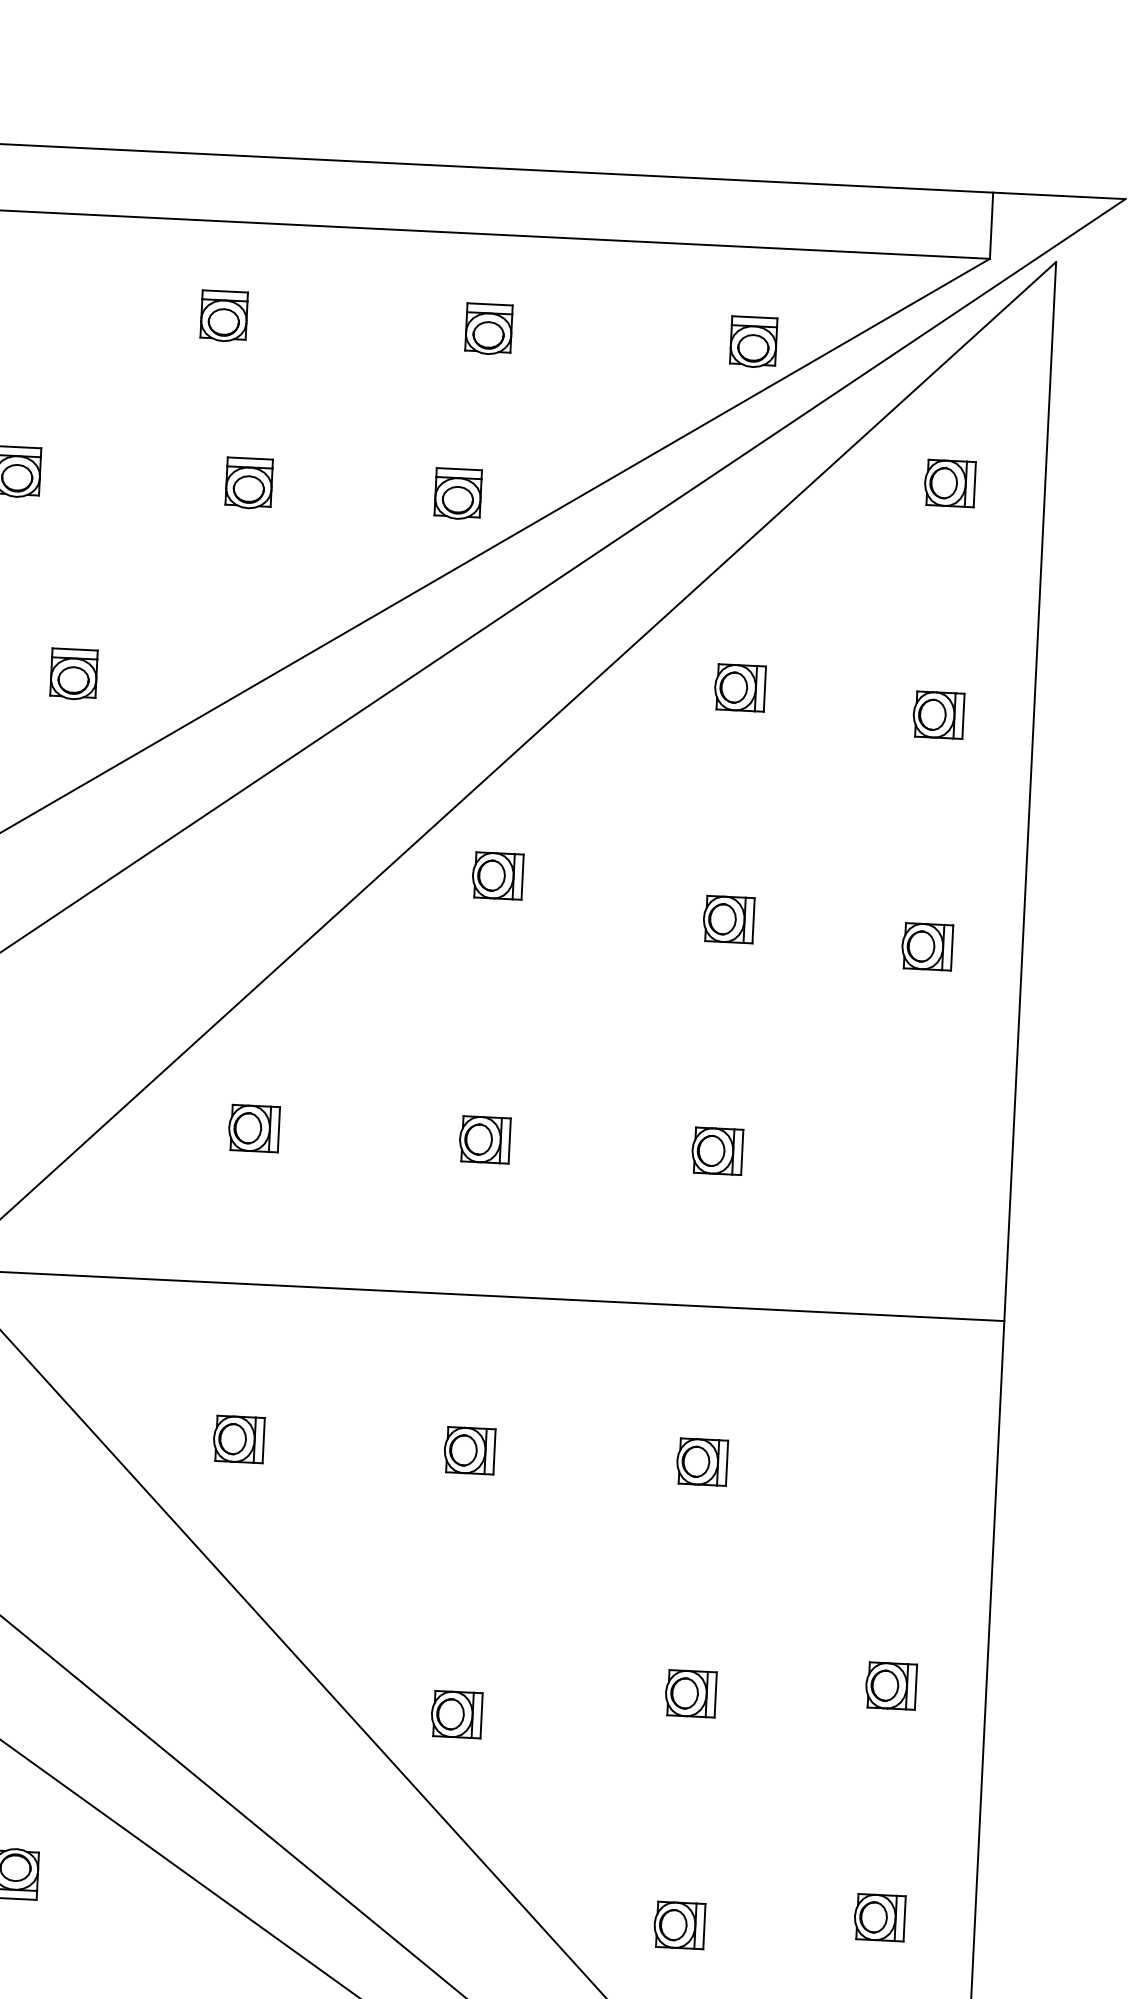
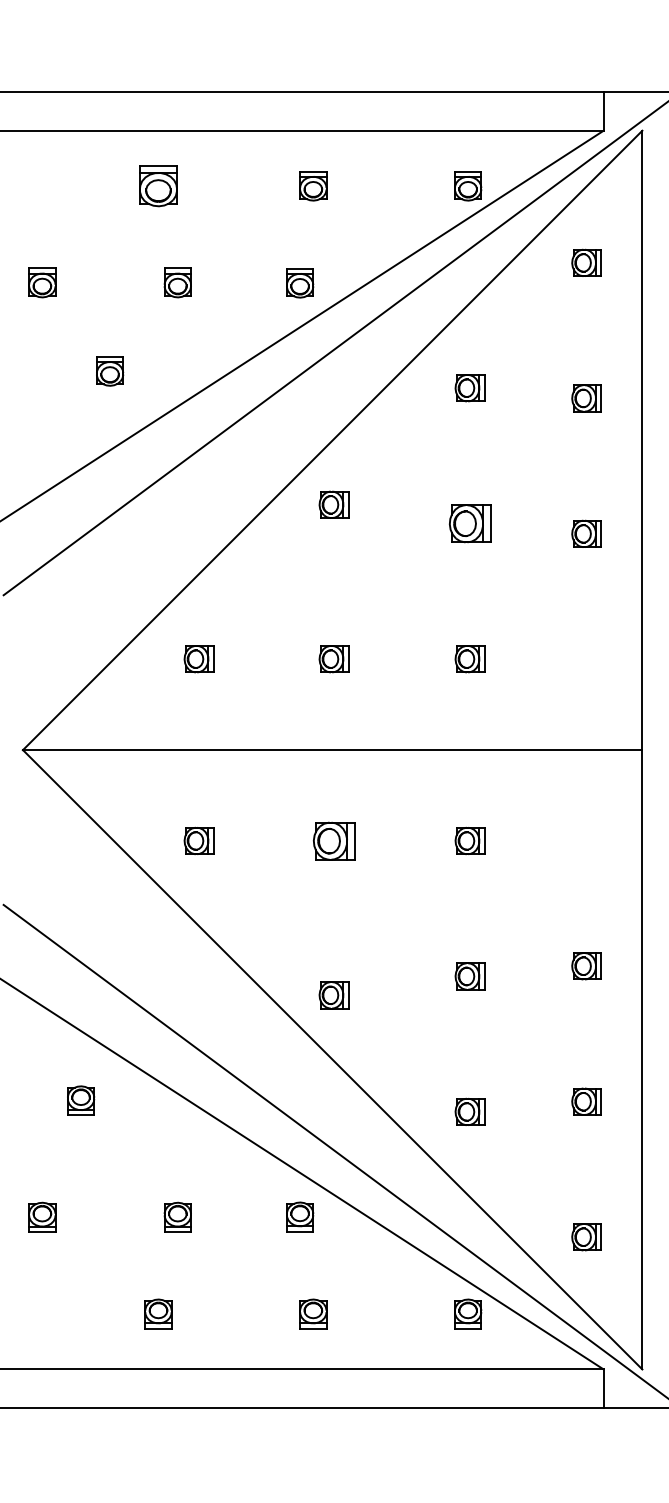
part: (224, 316) -> (158, 186), size x1.4
part: (74, 674) -> (110, 371), moved
part: (727, 919) -> (469, 523), size x1.4
part: (468, 1449) -> (333, 840), size x1.4

